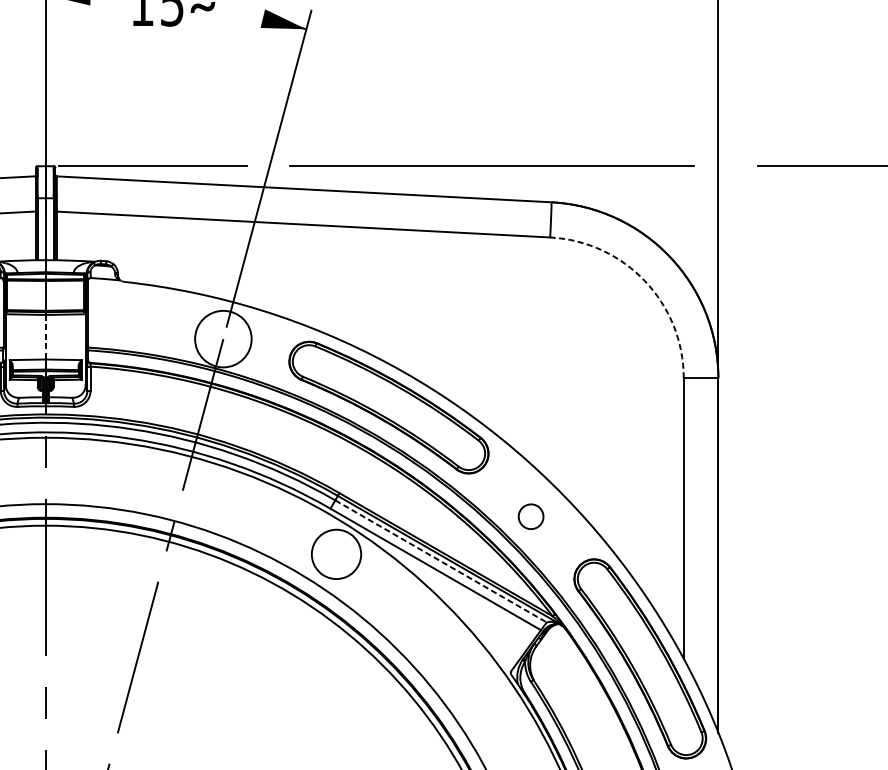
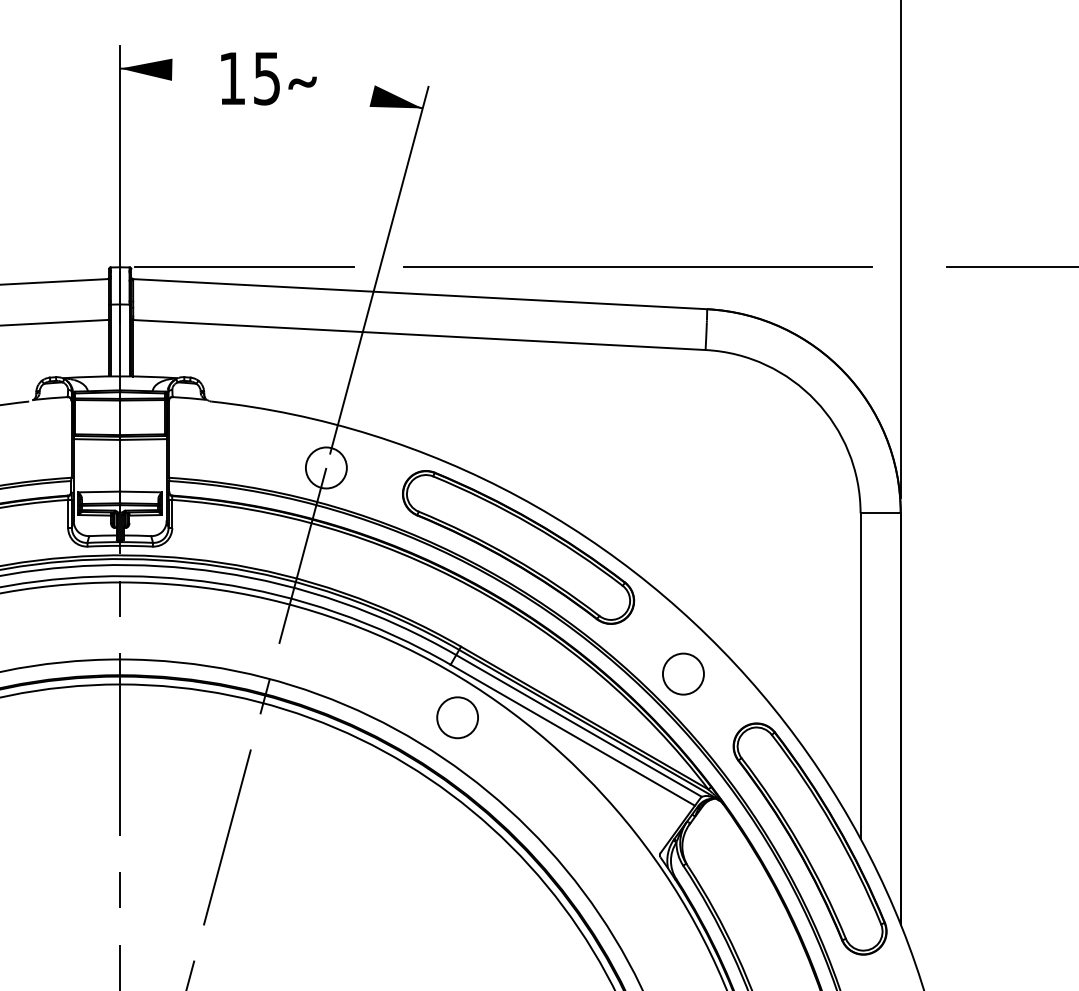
arc: (644, 280) -> (815, 400), dashed -> solid
line: (45, 336) -> (120, 465), dashed -> solid
circle: (222, 338) -> (325, 467), size x0.62
circle: (531, 516) -> (683, 673), size x1.43
circle: (336, 554) -> (457, 717), size x0.71
line: (440, 561) -> (578, 725), dashed -> solid

